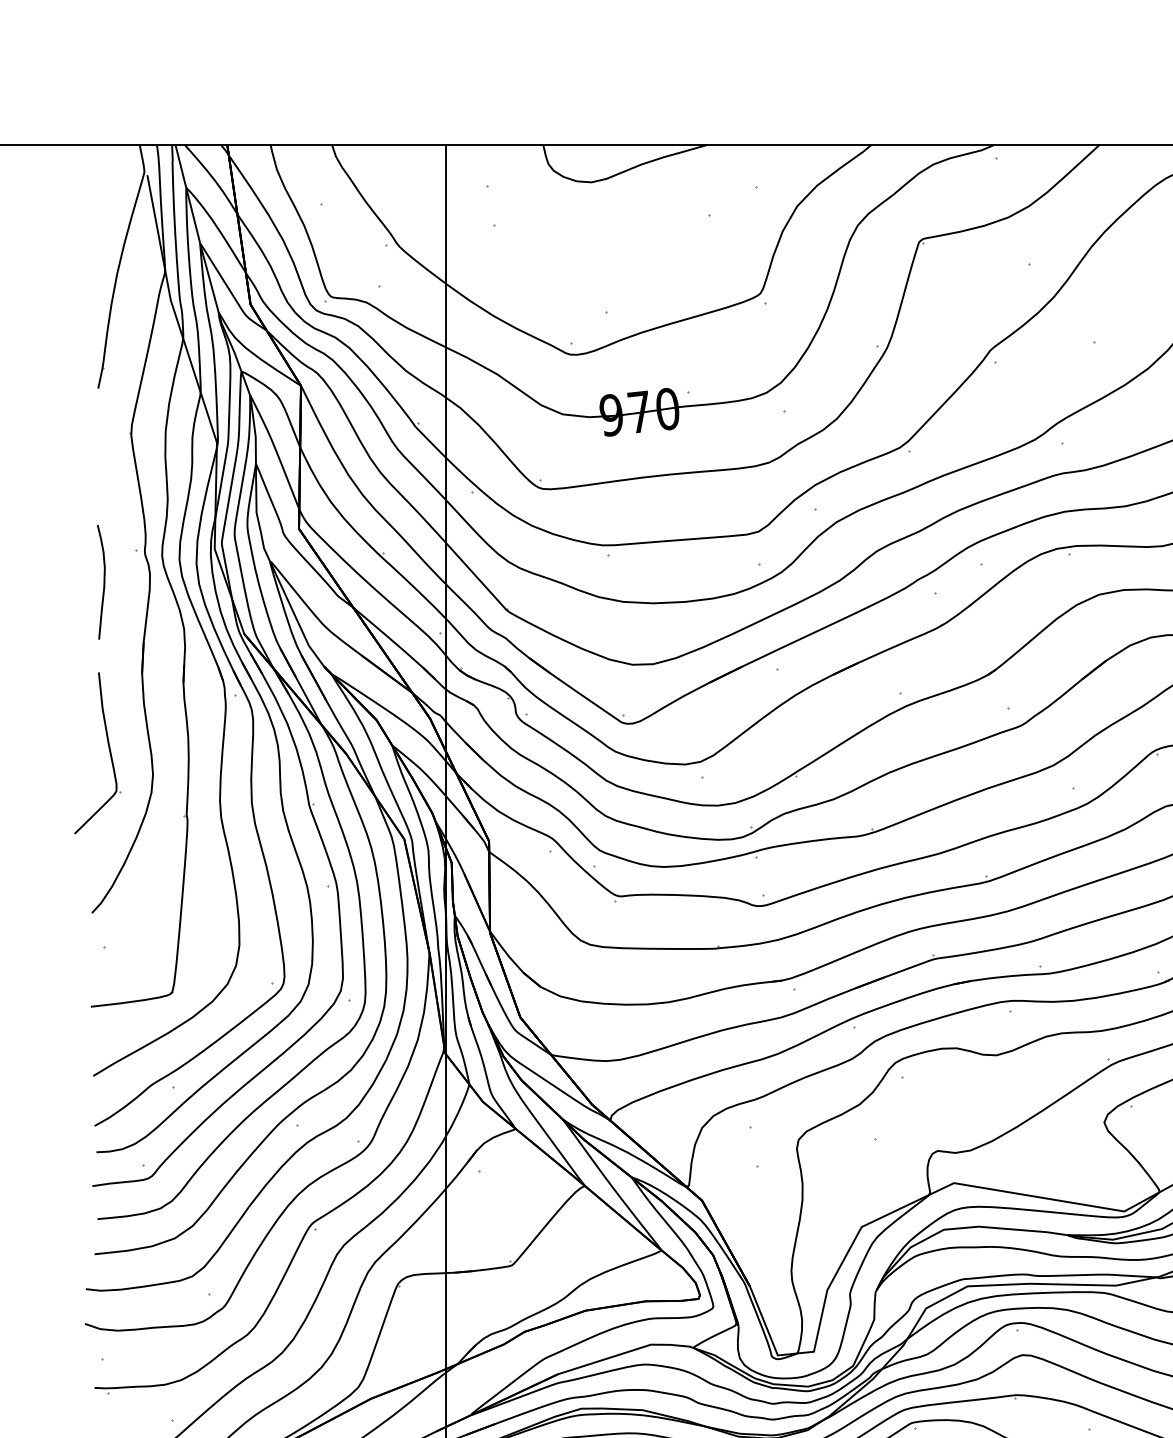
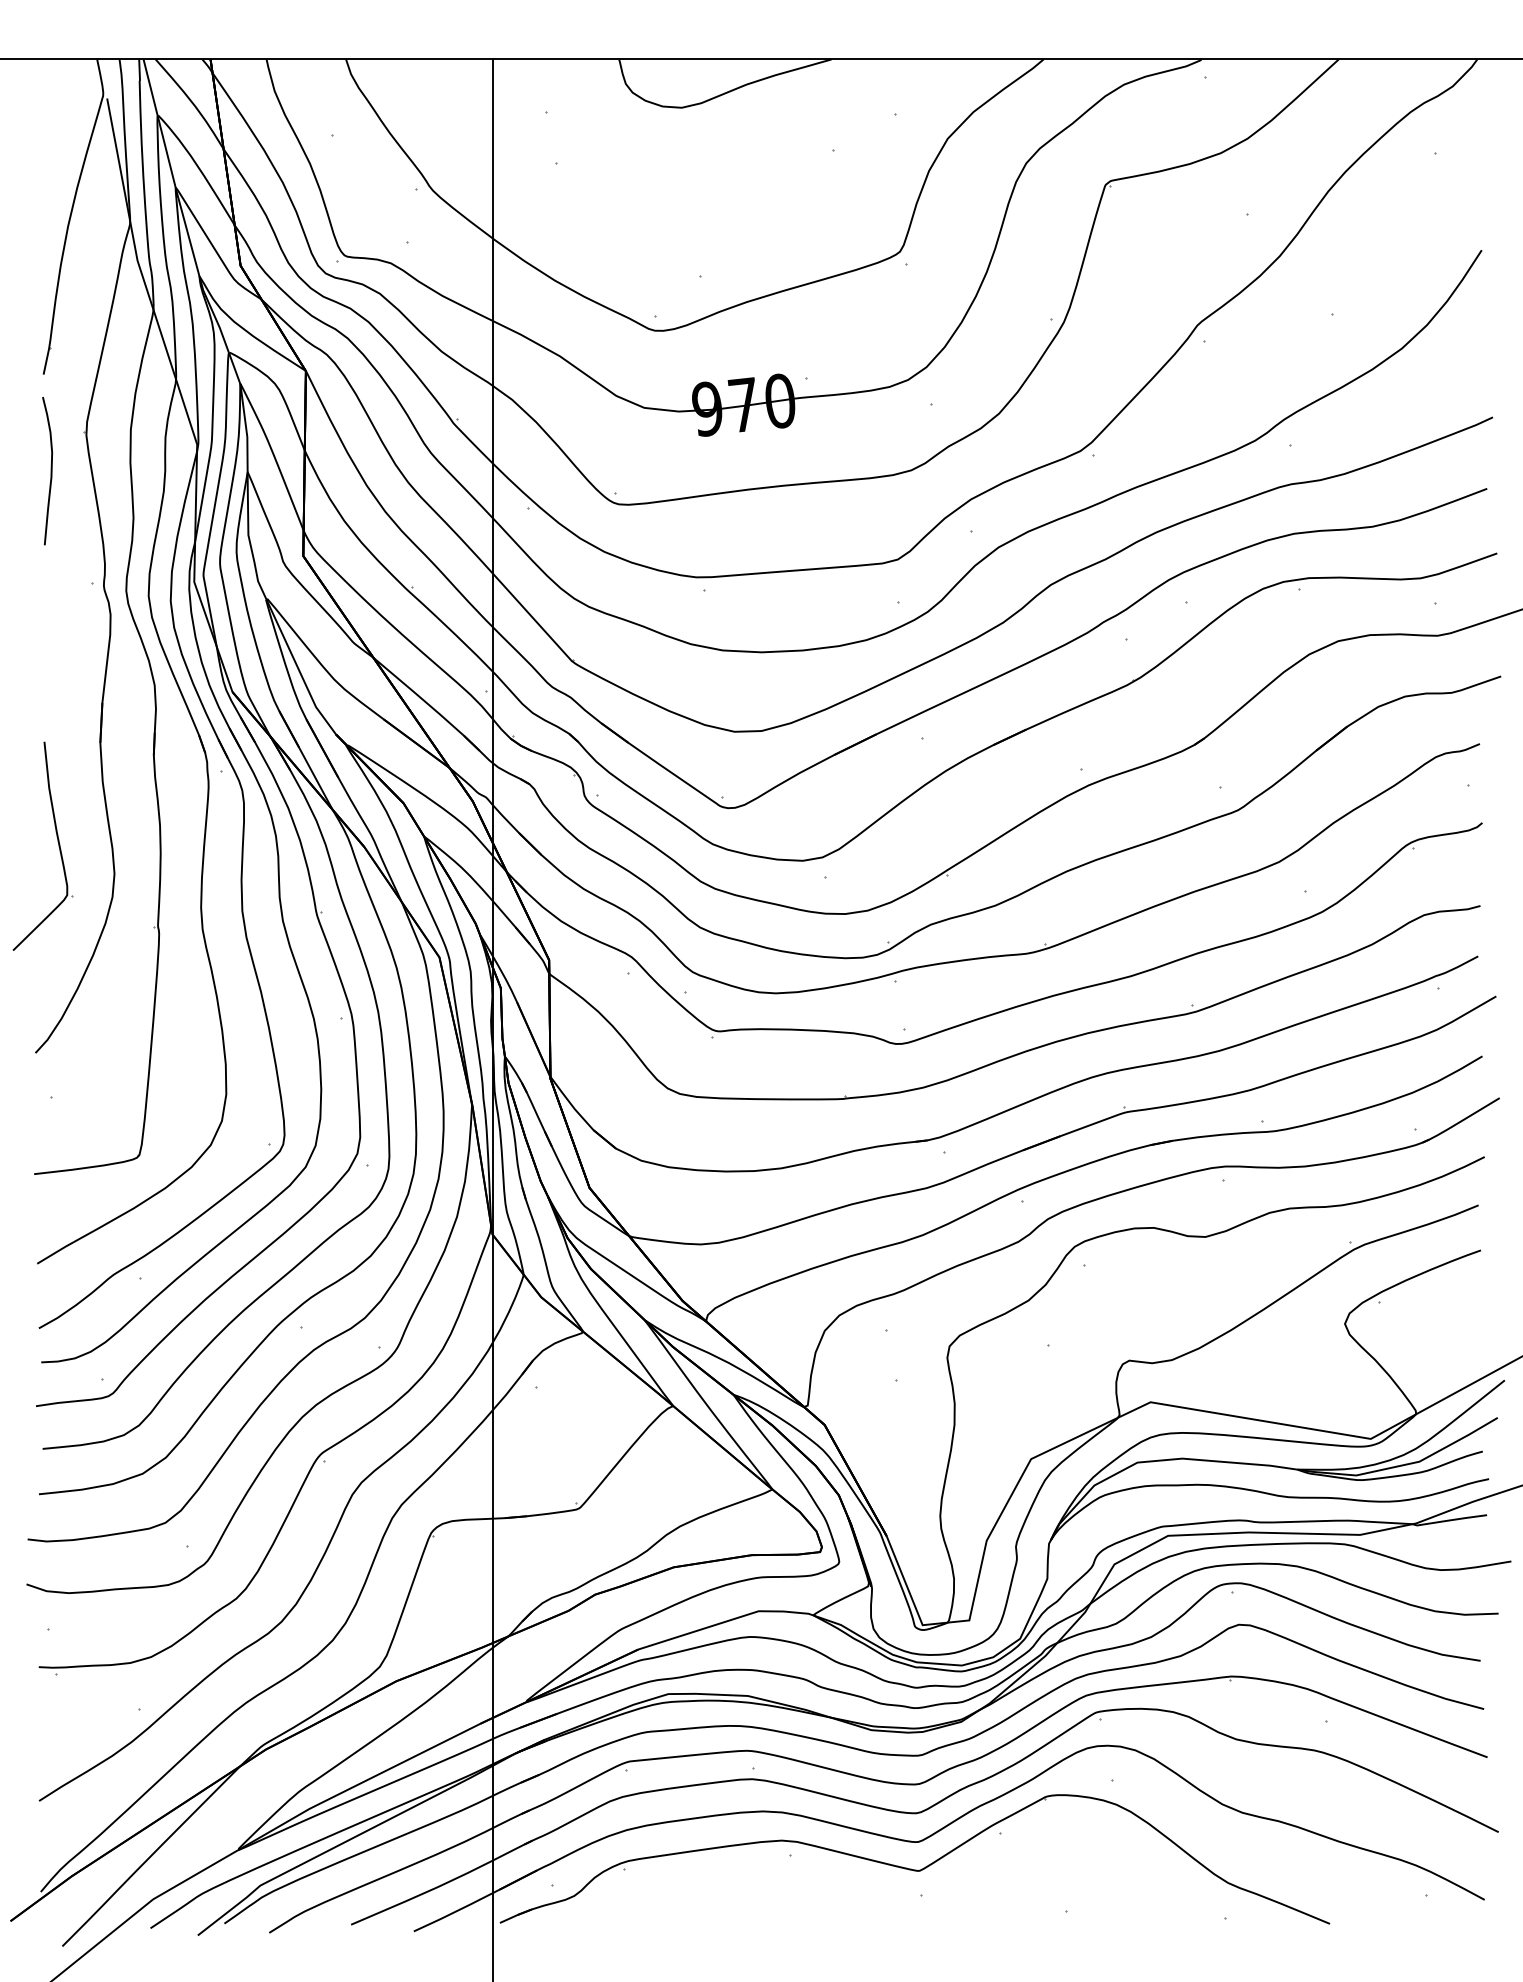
curve: (103, 582) -> (50, 471), moved

